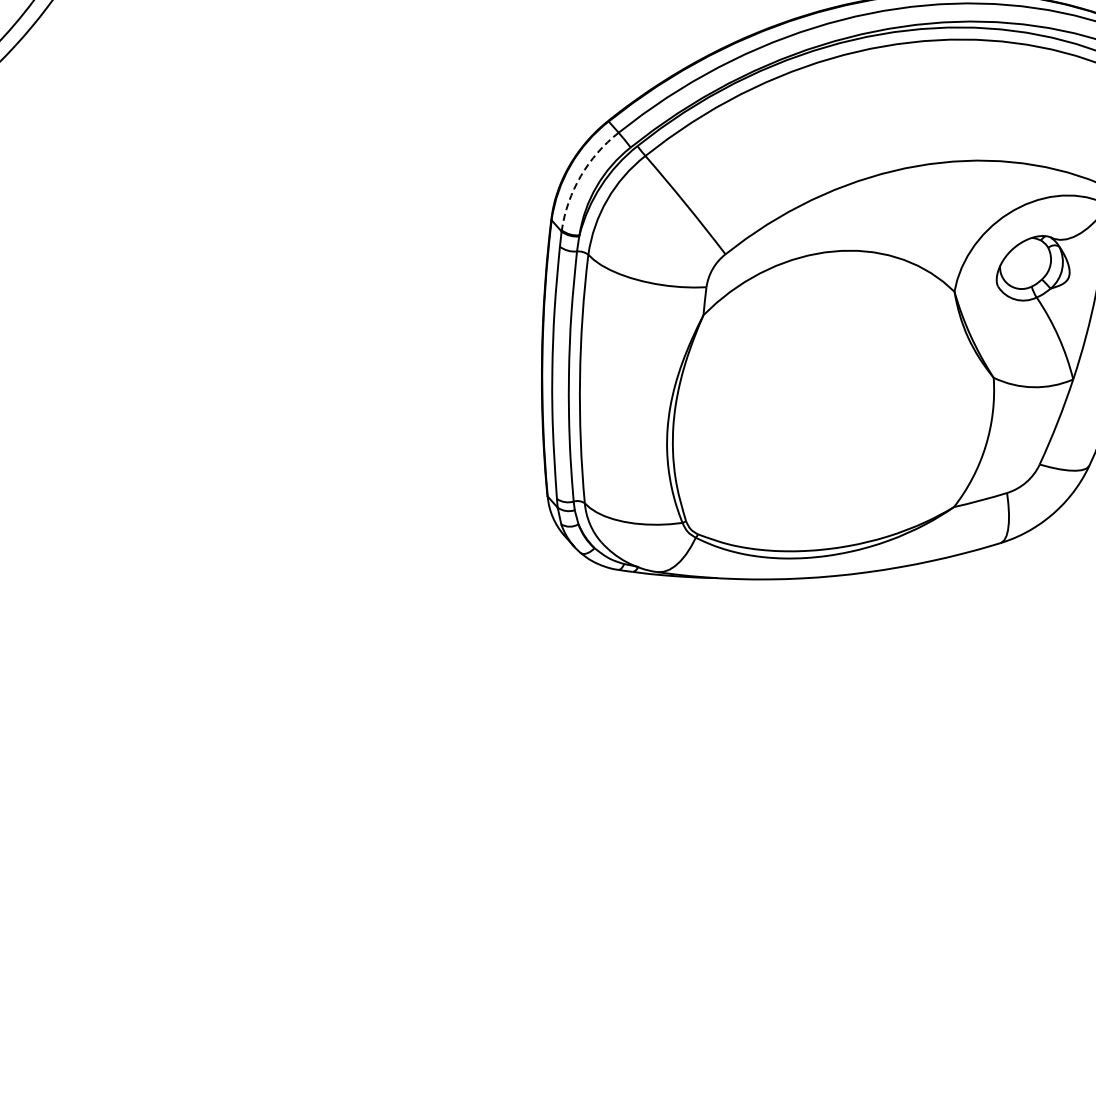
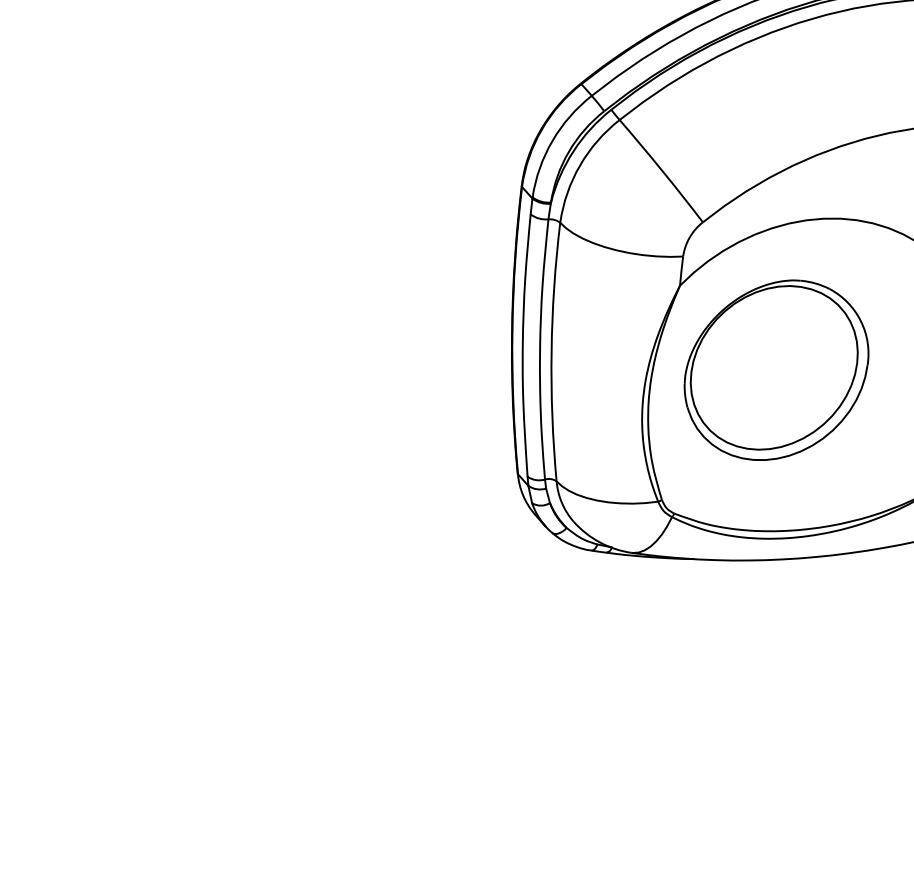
arc: (580, 176) -> (552, 141), dashed -> solid
part: (796, 396) -> (776, 370), added

